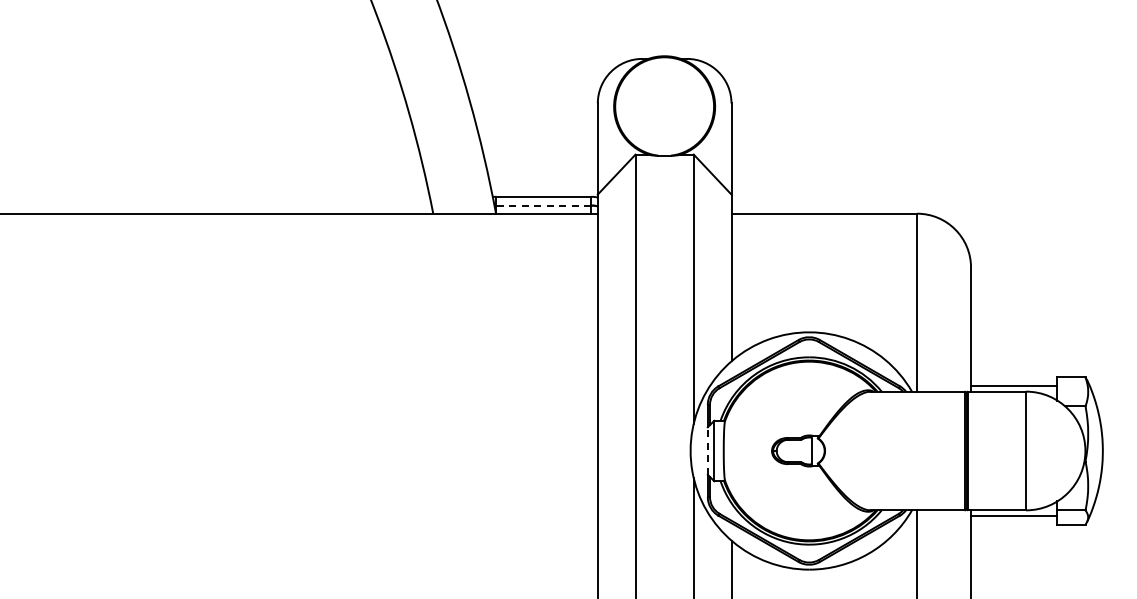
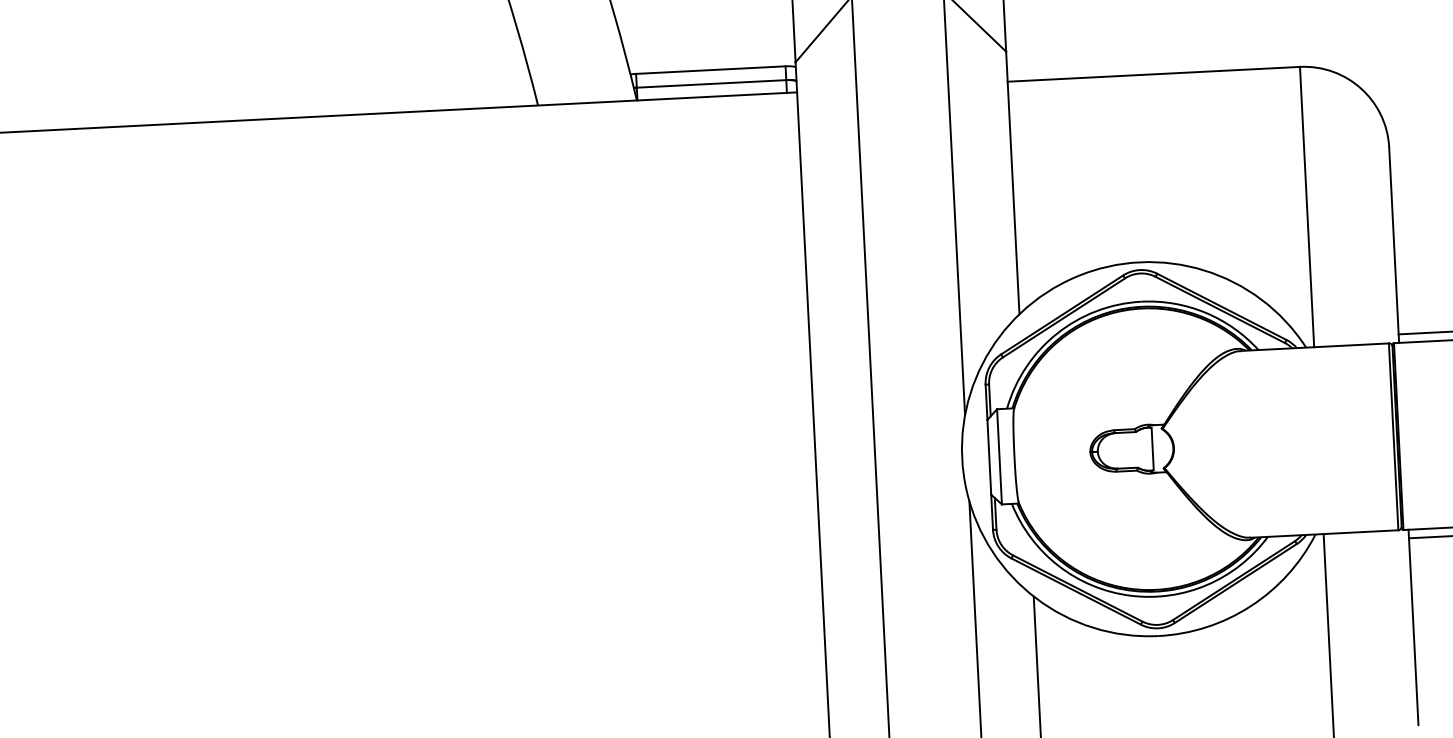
line: (543, 205) -> (710, 83), dashed -> solid
line: (707, 451) -> (988, 458), dashed -> solid

